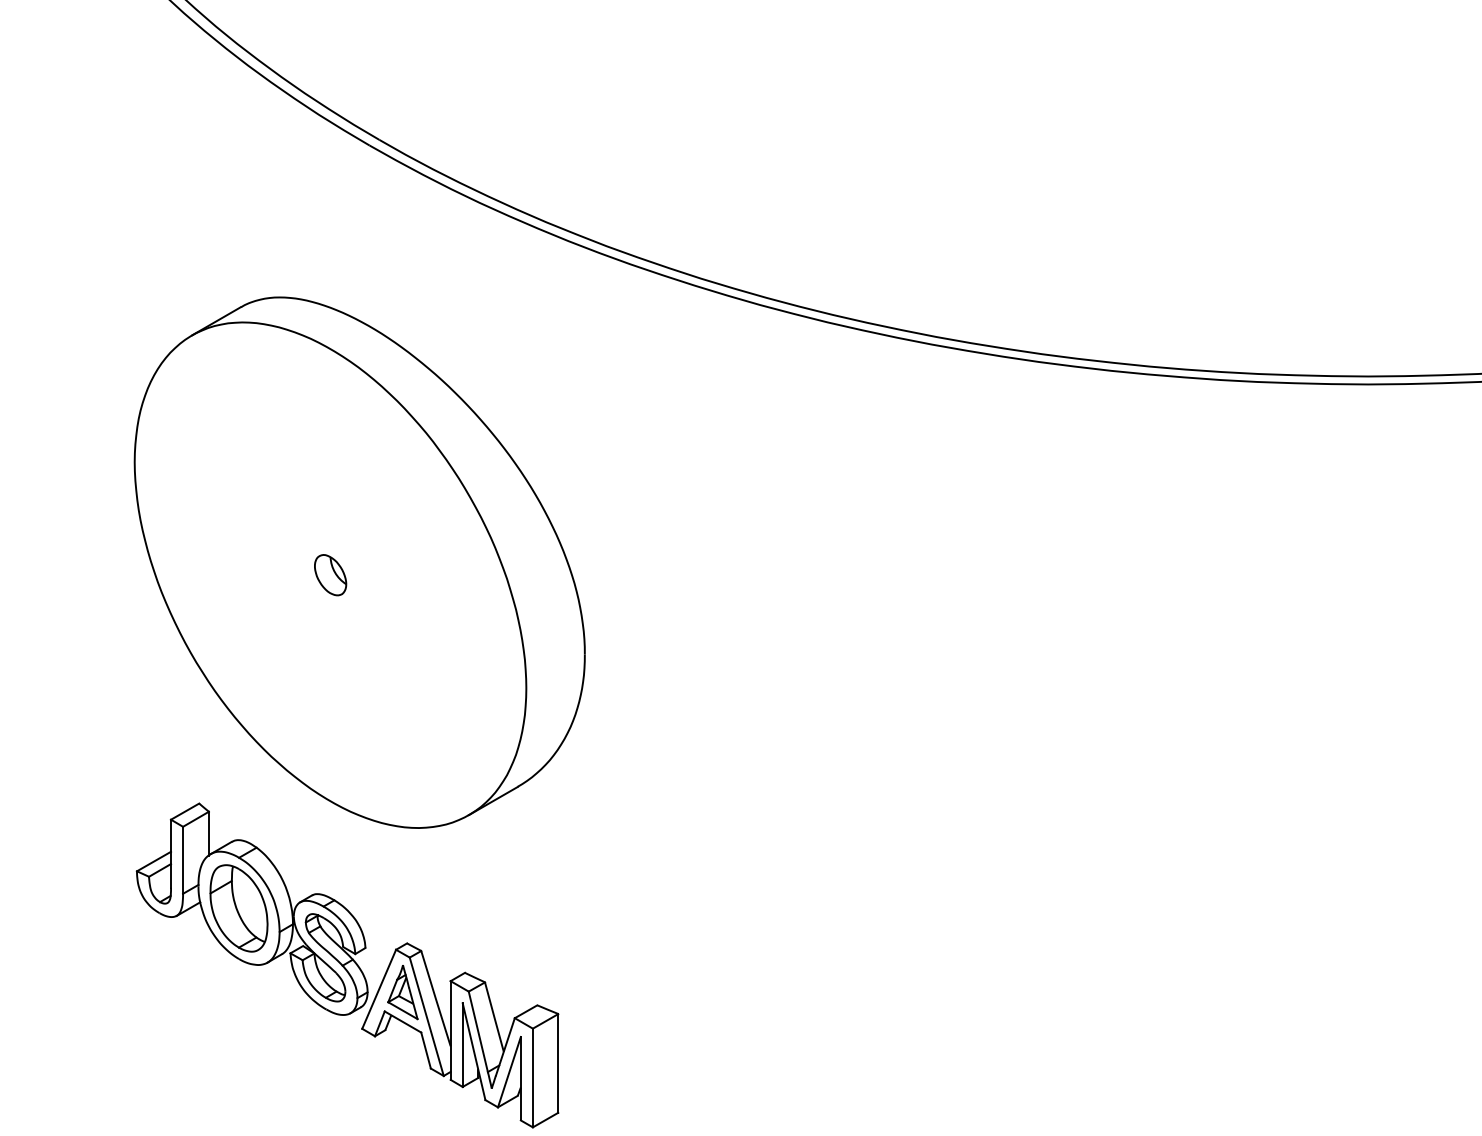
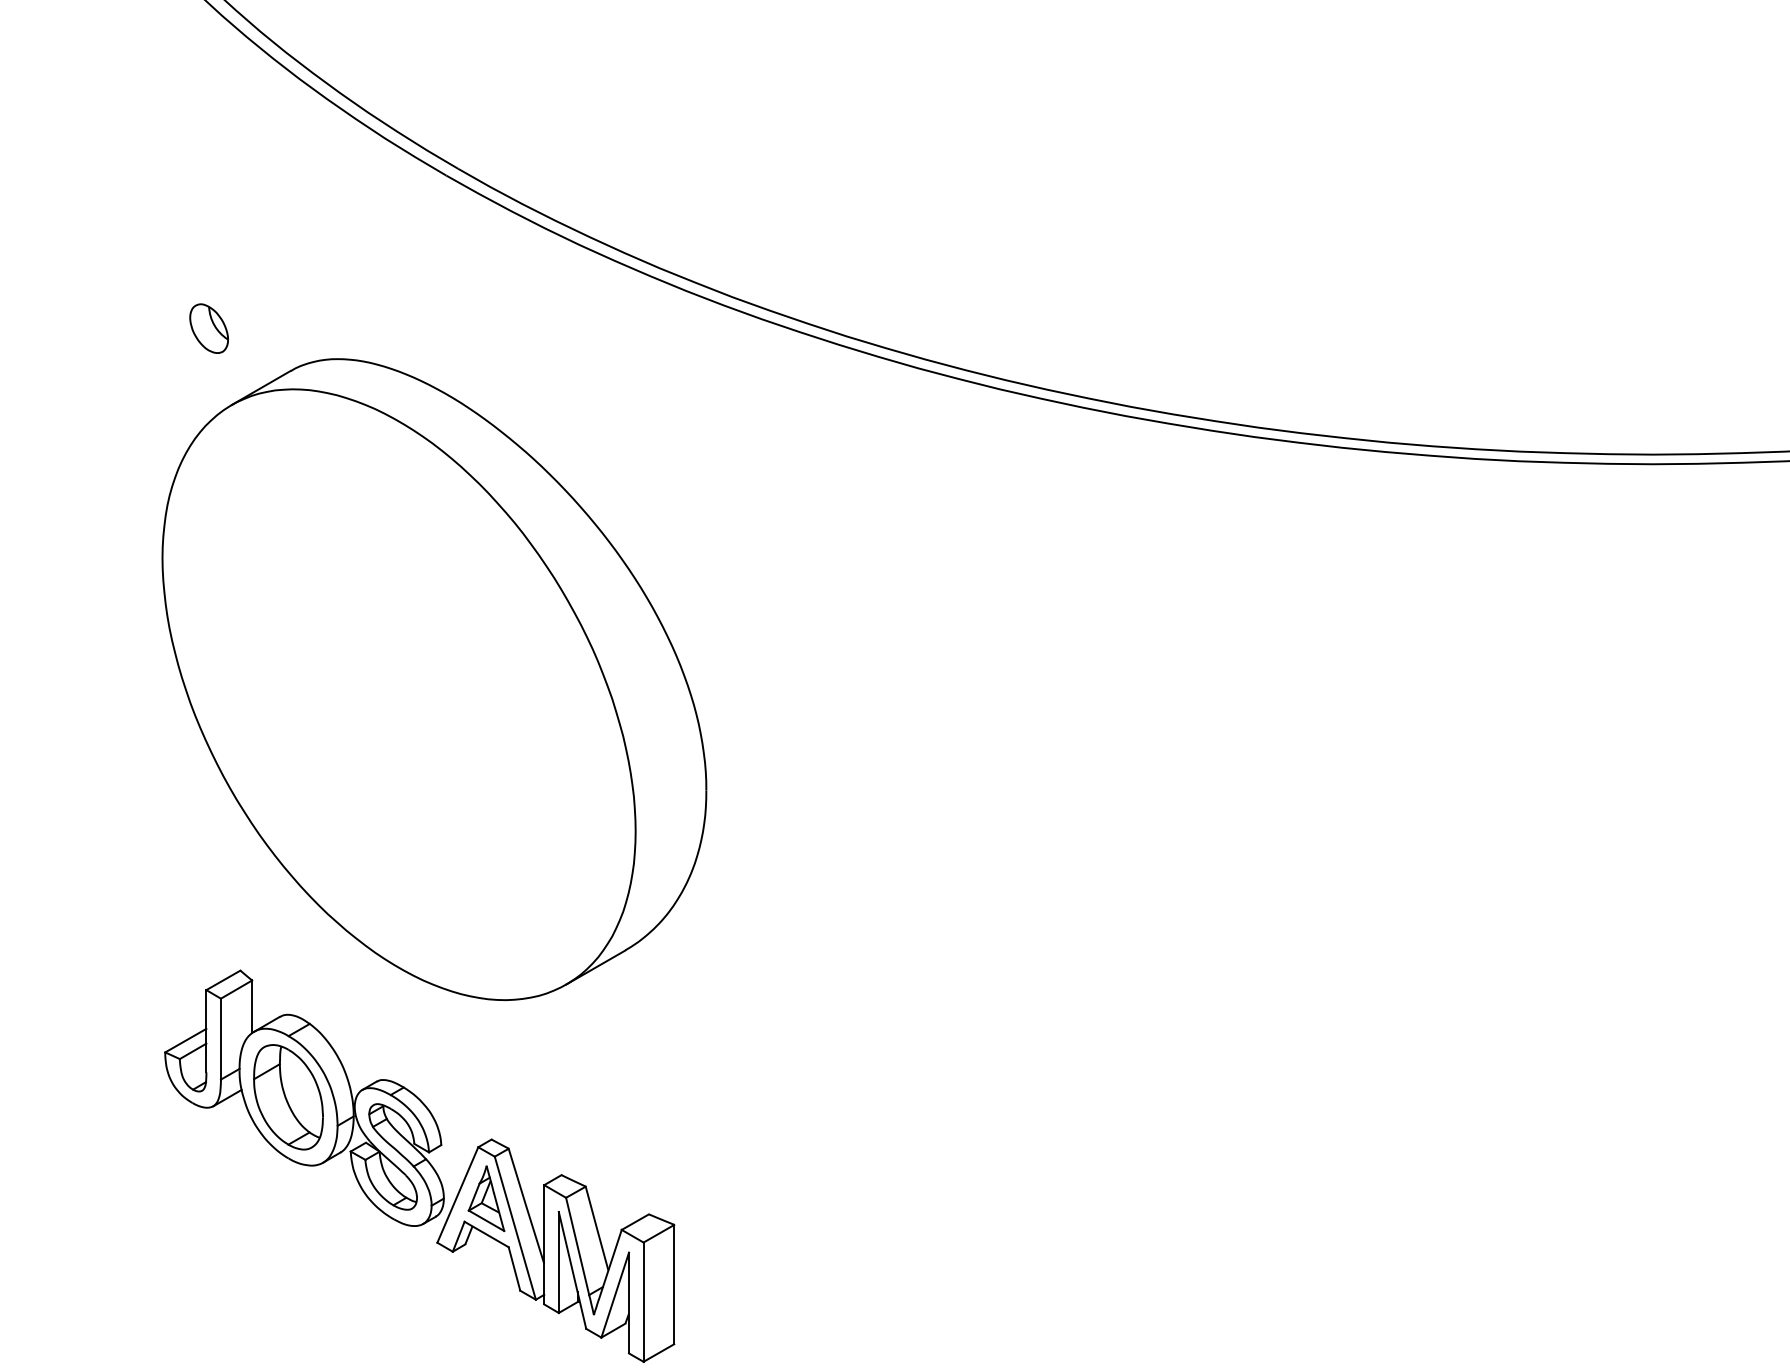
part: (330, 575) -> (208, 328), moved

